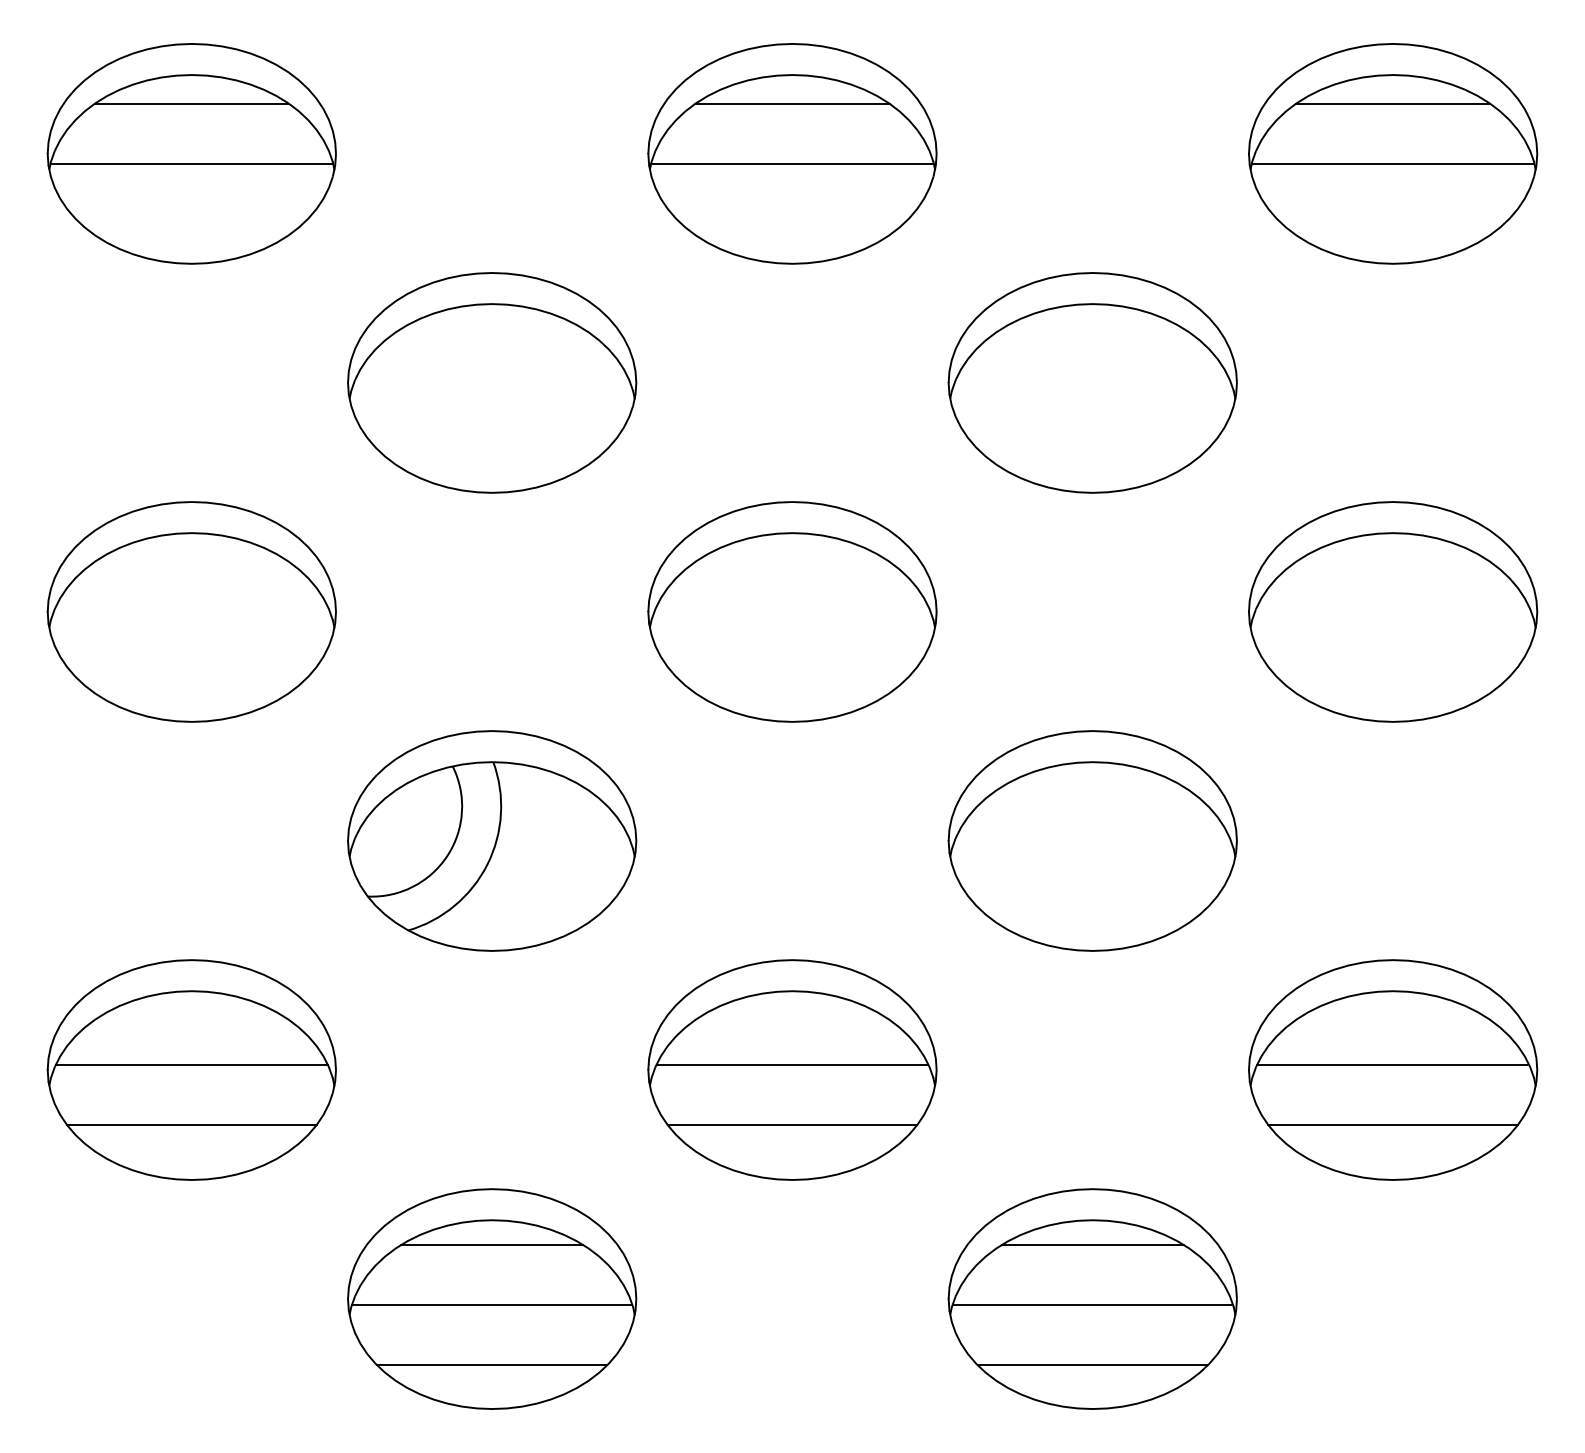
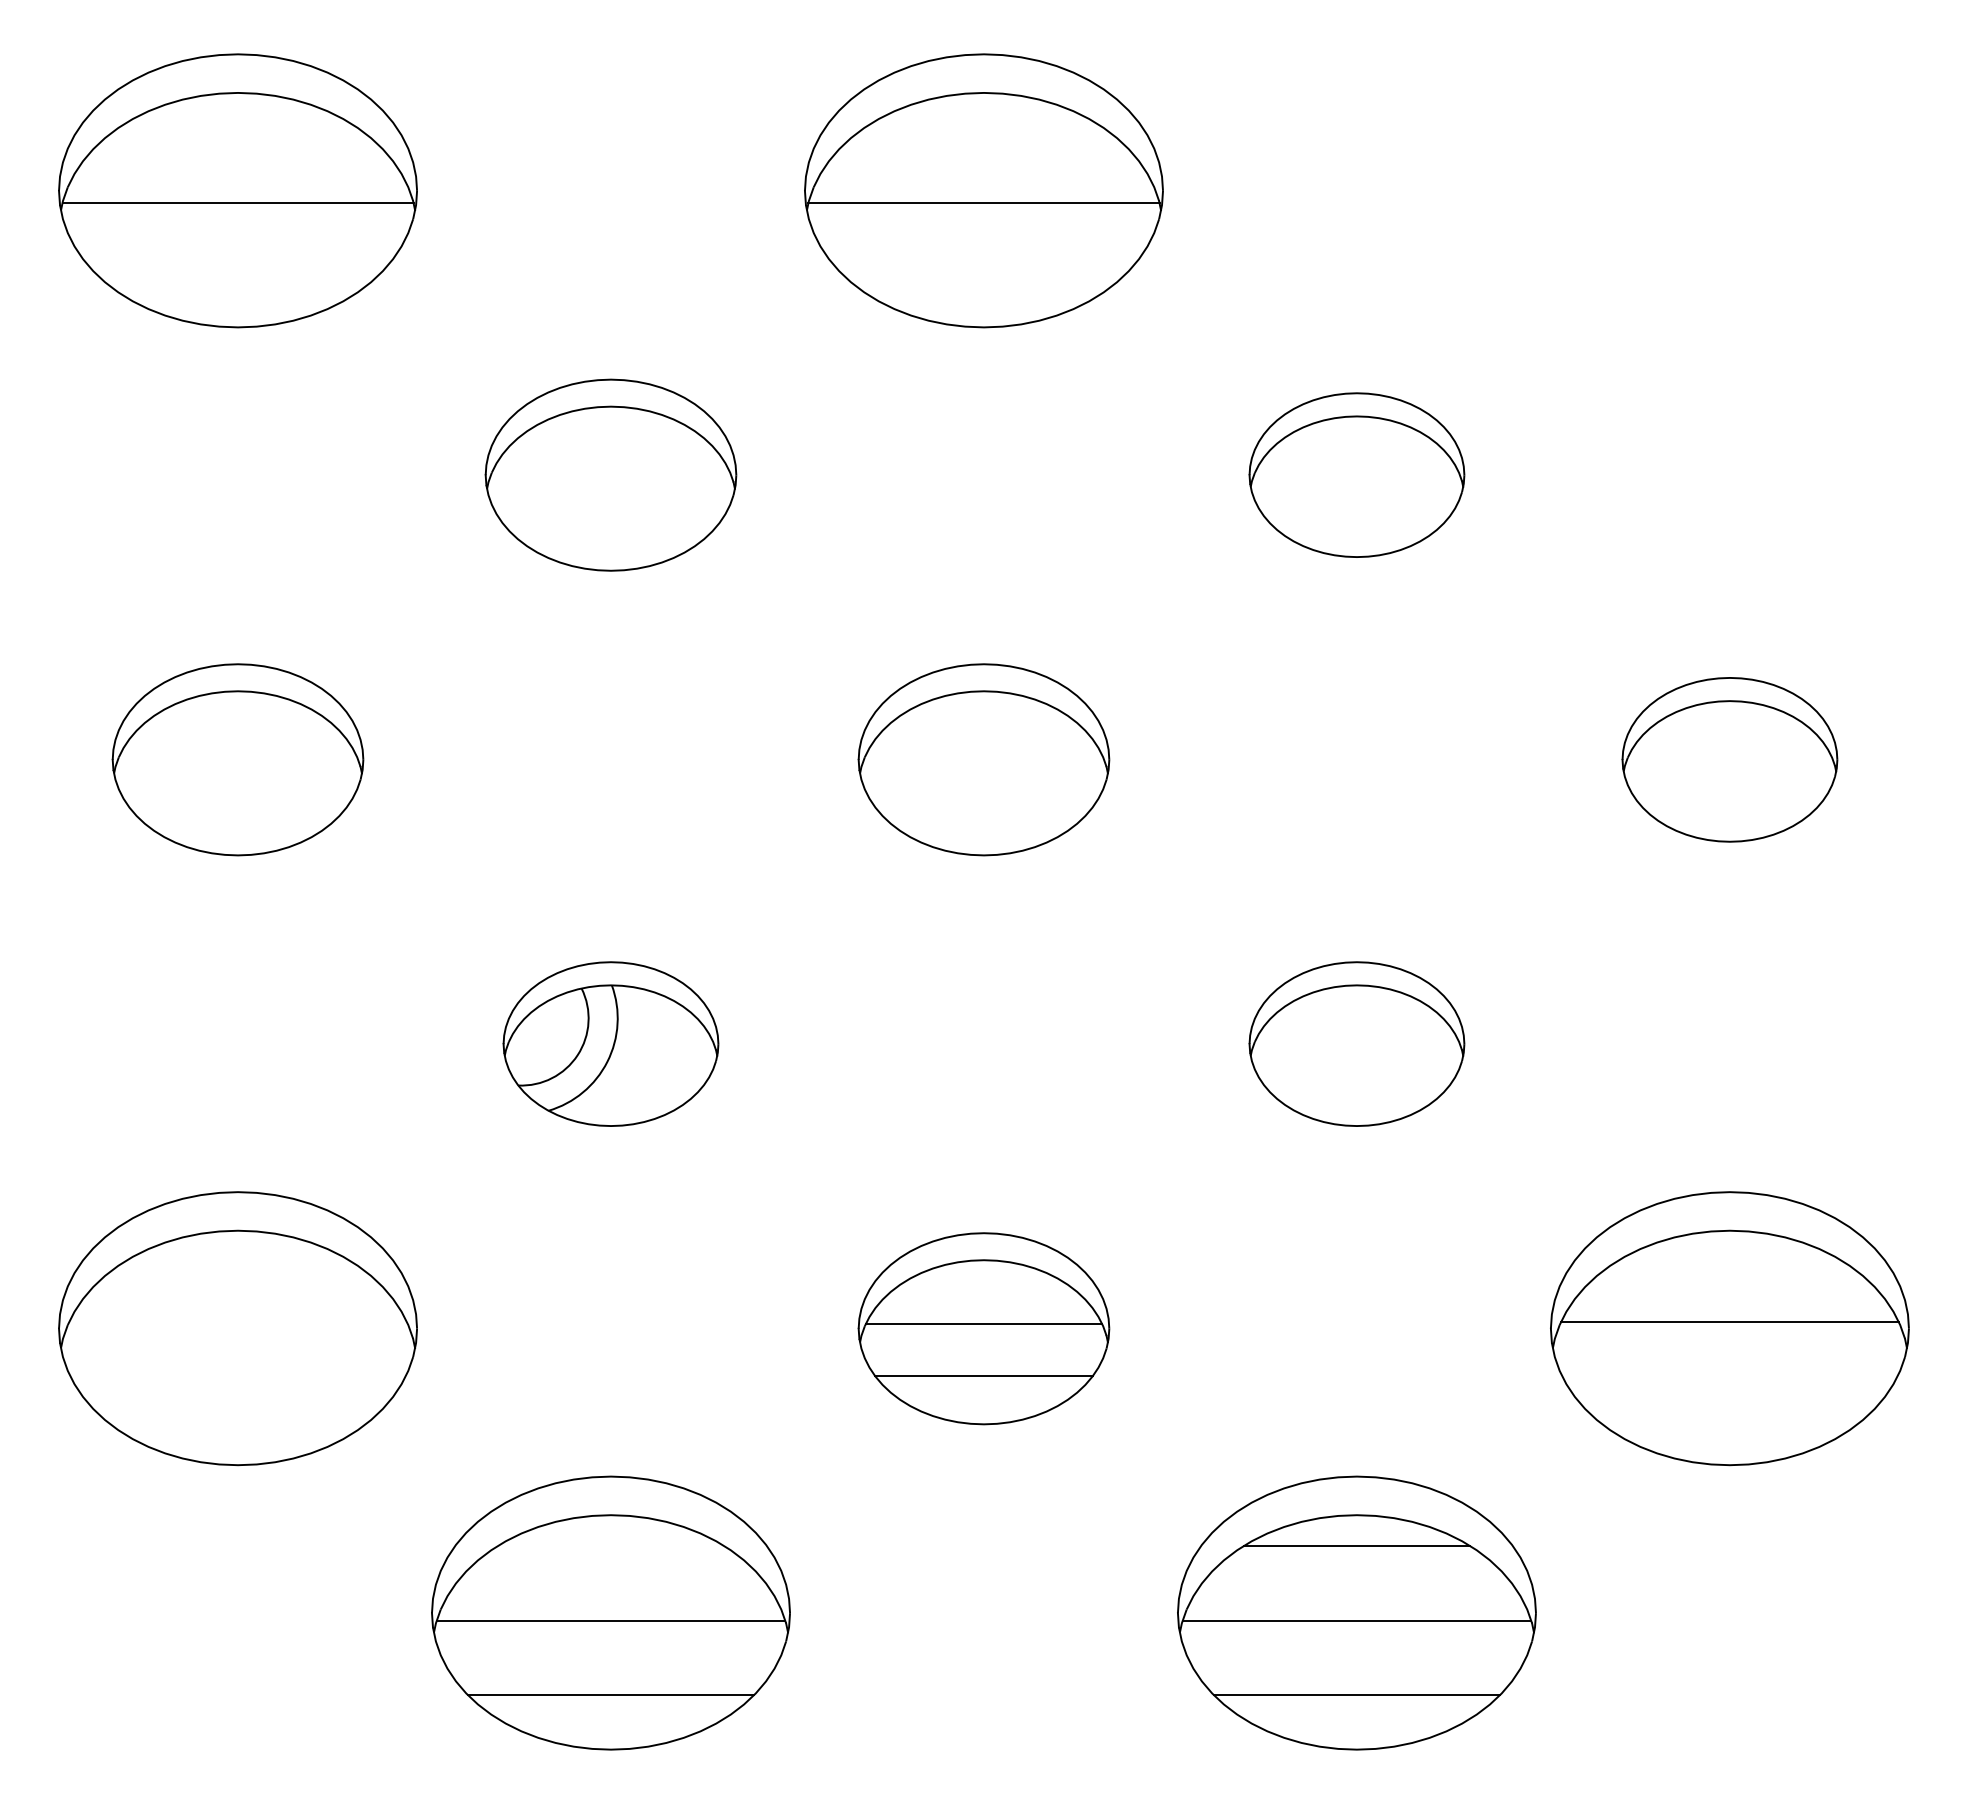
line: (191, 103) -> (237, 128), removed
line: (792, 103) -> (983, 128), removed
part: (1392, 153) -> (1729, 190), removed
part: (491, 382) -> (610, 474), size x0.7
part: (1092, 382) -> (1356, 474), size x0.6
part: (191, 611) -> (237, 759), size x0.7
part: (792, 611) -> (983, 759), size x0.7
part: (1392, 611) -> (1729, 759), size x0.6
part: (491, 840) -> (610, 1043), size x0.6
part: (1092, 840) -> (1356, 1043), size x0.6
line: (191, 1065) -> (237, 1322), removed
part: (792, 1069) -> (983, 1328), size x0.7
line: (191, 1124) -> (237, 1396), removed
line: (1392, 1124) -> (1729, 1396), removed
line: (491, 1244) -> (610, 1545), removed

